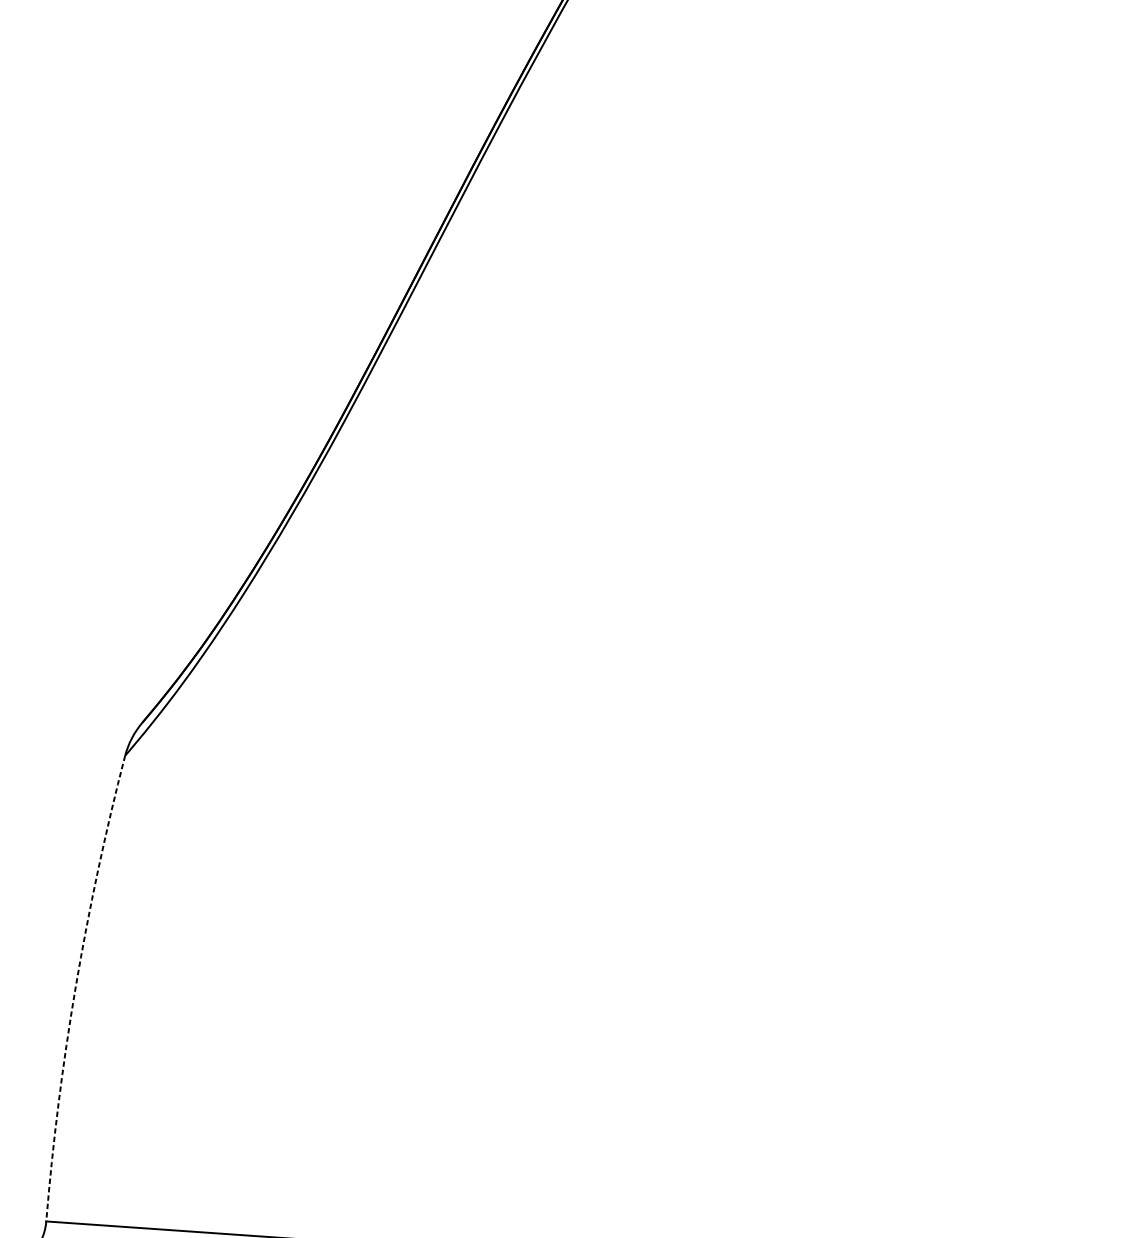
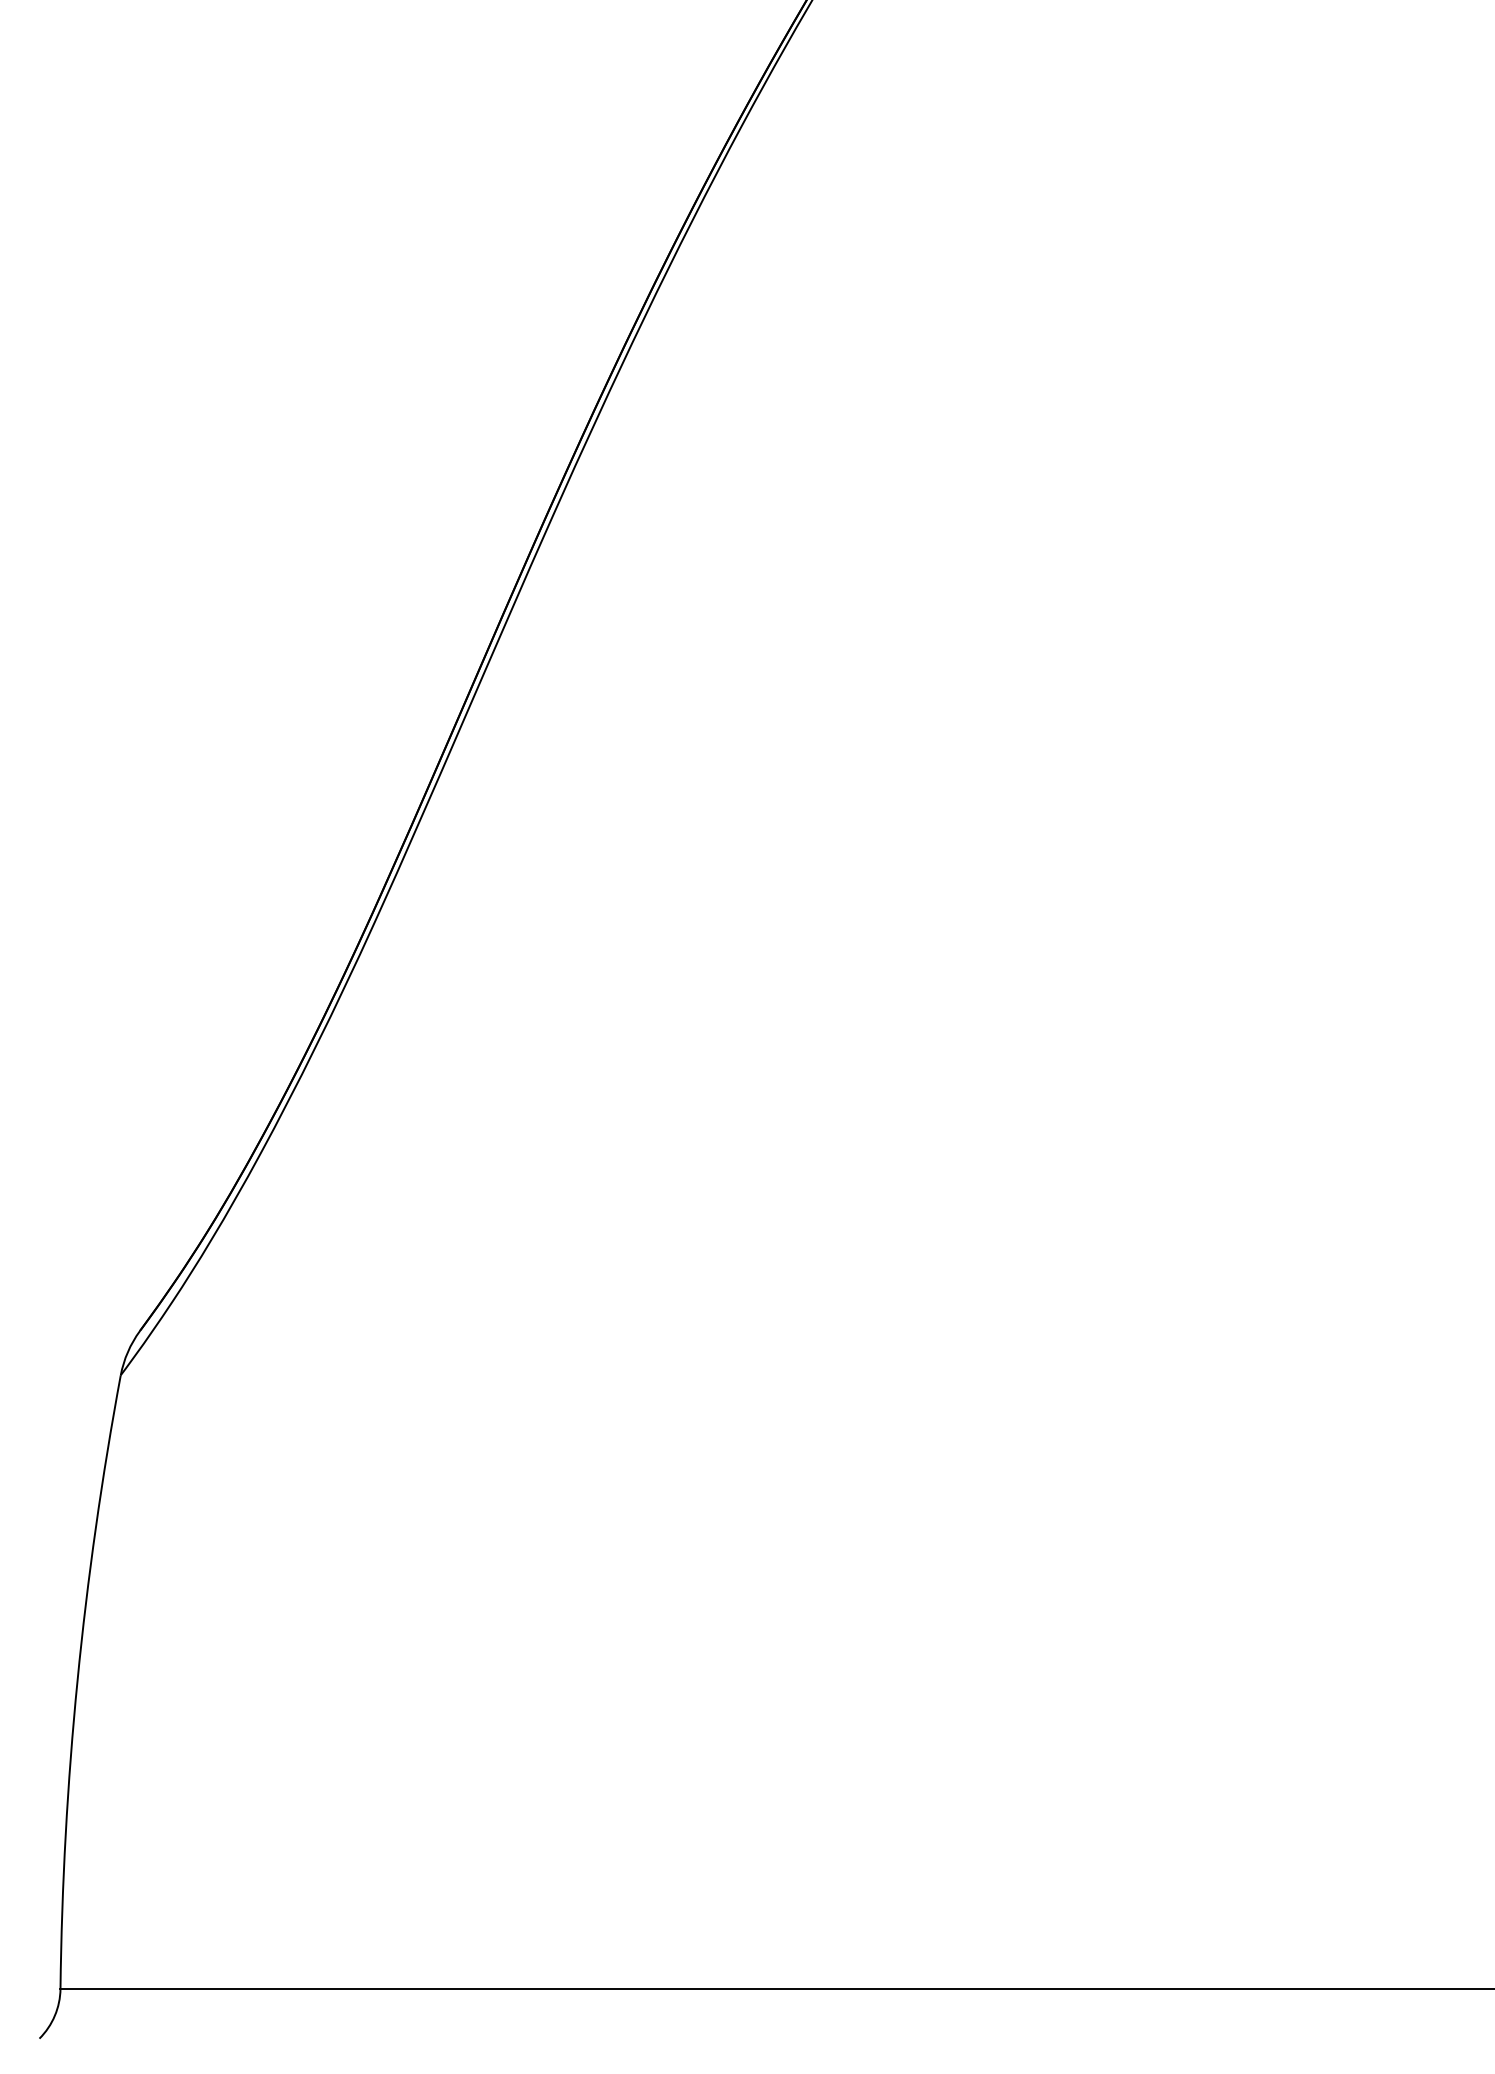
arc: (75, 986) -> (77, 1680), dashed -> solid

